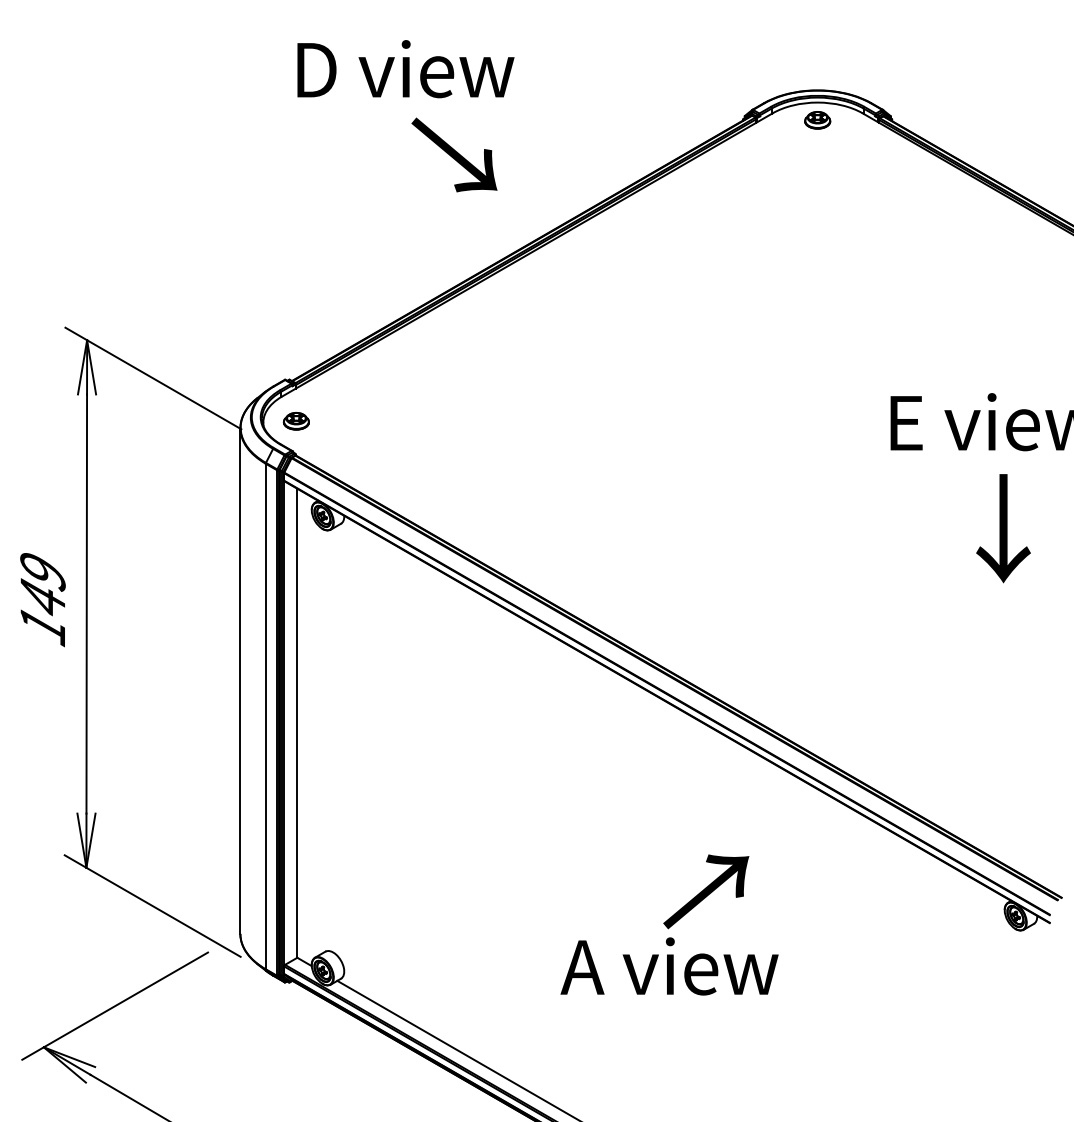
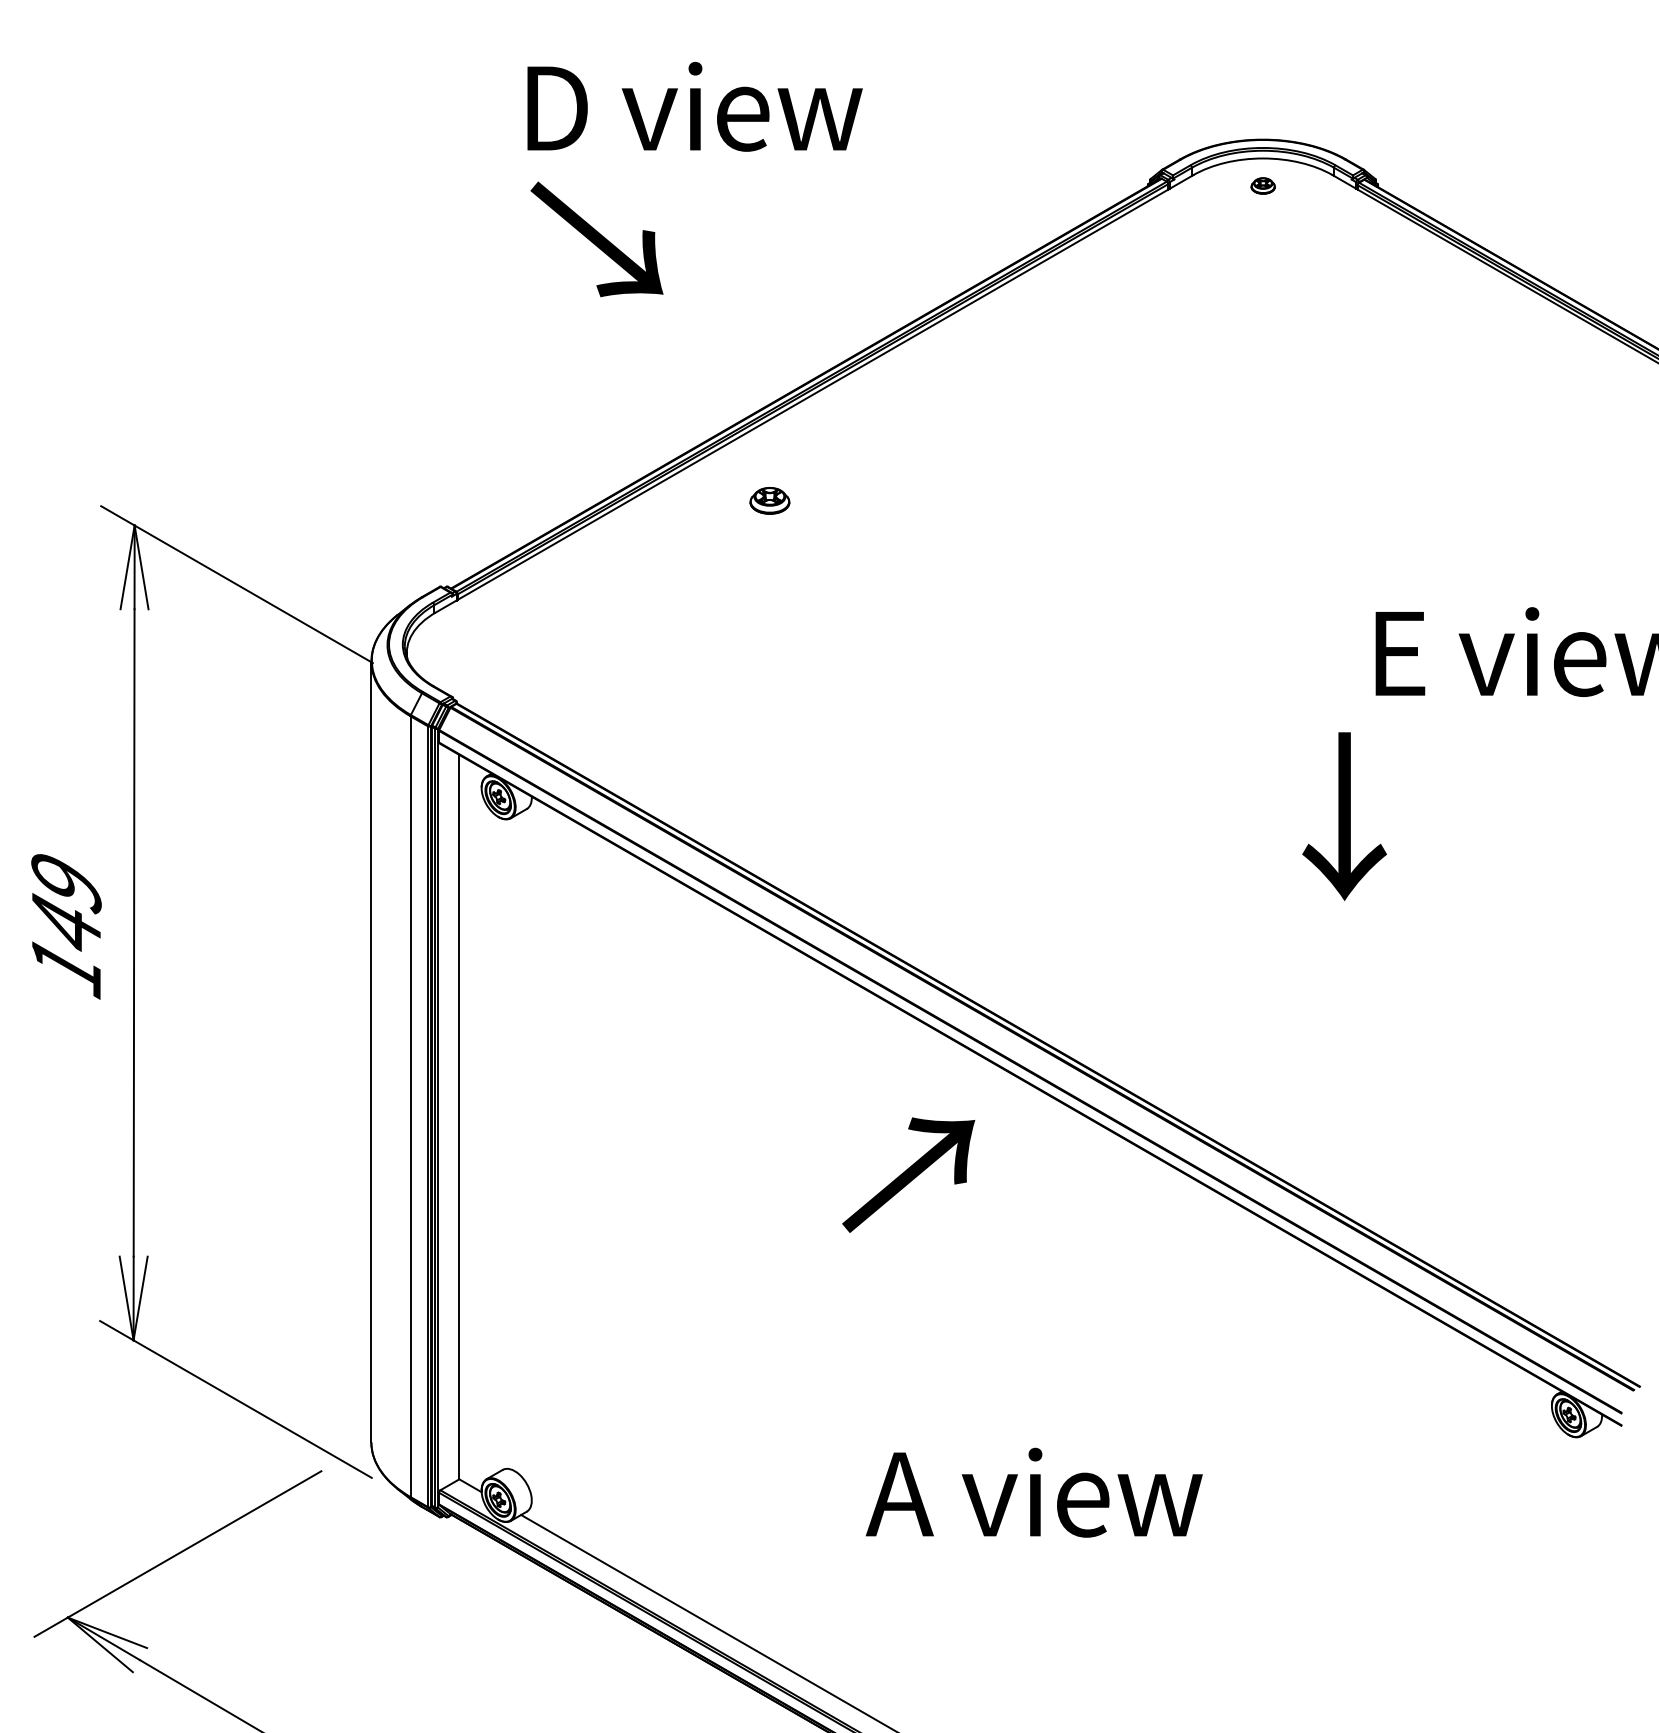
text: (405, 69) -> (694, 107), moved
part: (817, 120) -> (1262, 186), size x0.6
text: (454, 154) -> (597, 238), moved
part: (295, 421) -> (768, 501), moved
text: (1003, 528) -> (1344, 816), moved
text: (706, 891) -> (909, 1174), moved

